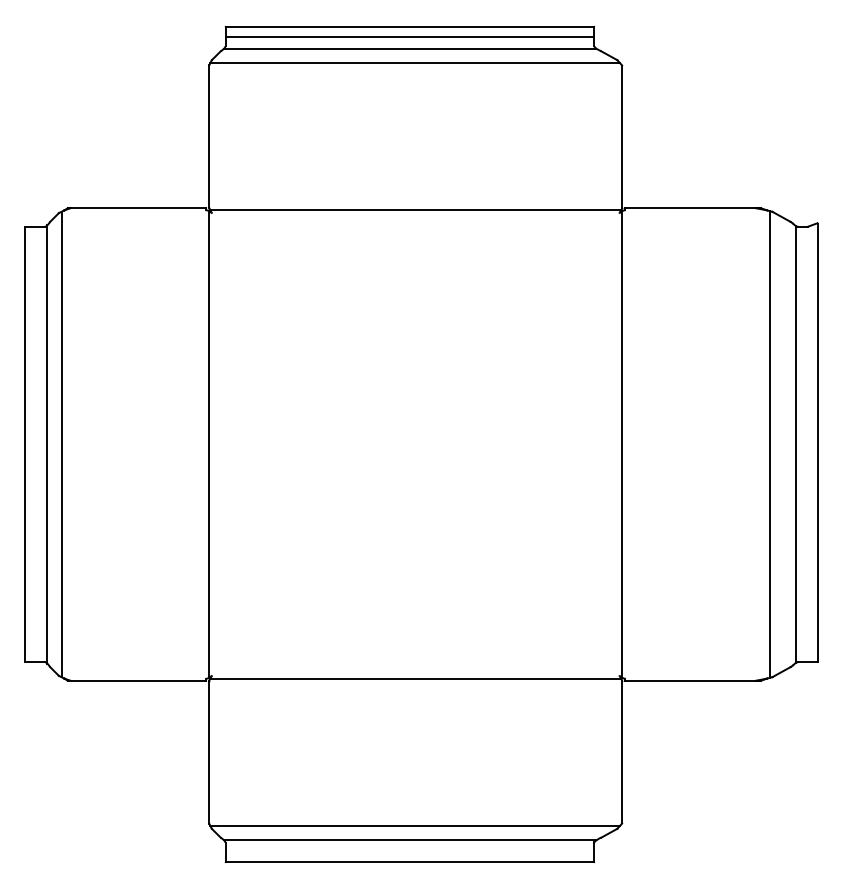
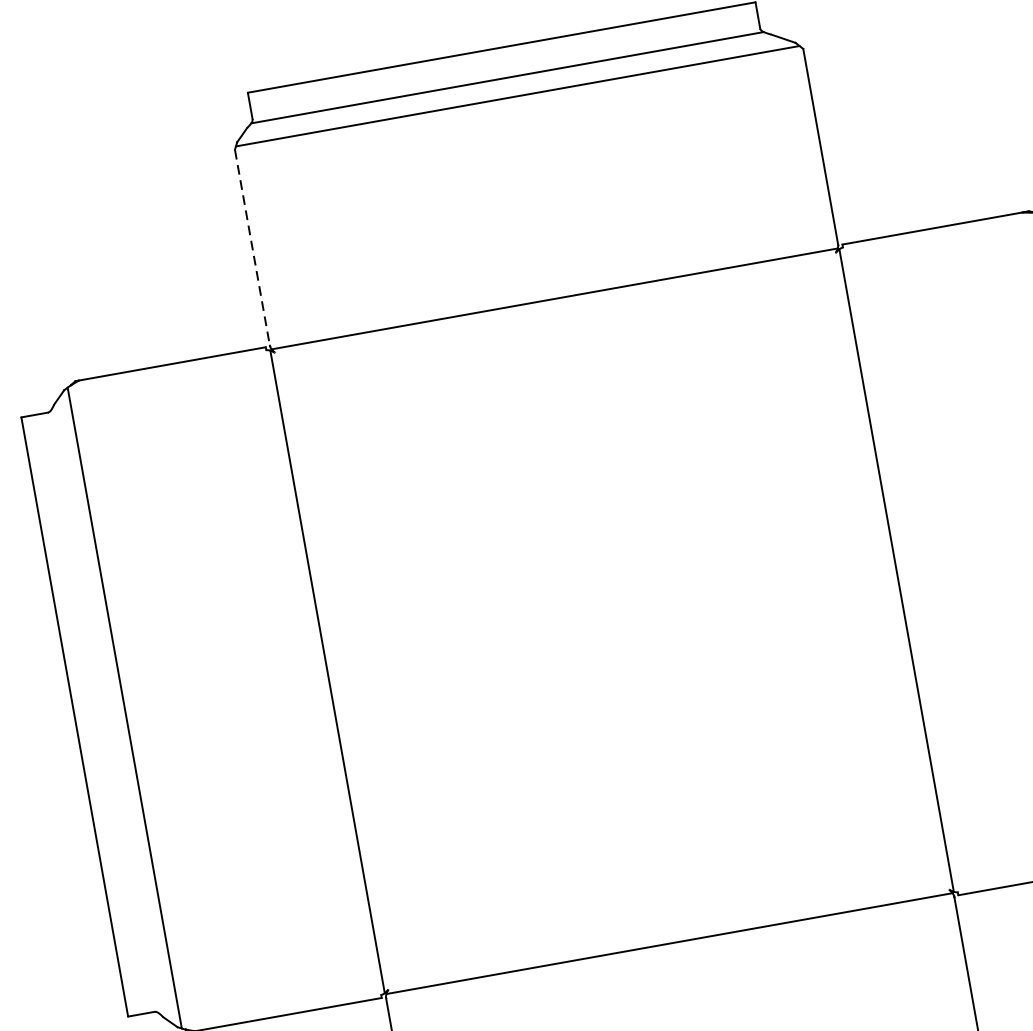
line: (409, 37) -> (503, 62), removed
line: (209, 136) -> (252, 247), solid -> dashed
line: (47, 444) -> (105, 711), removed

